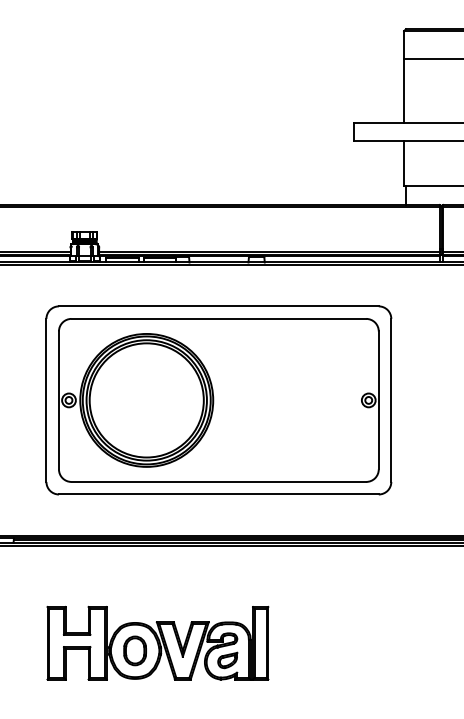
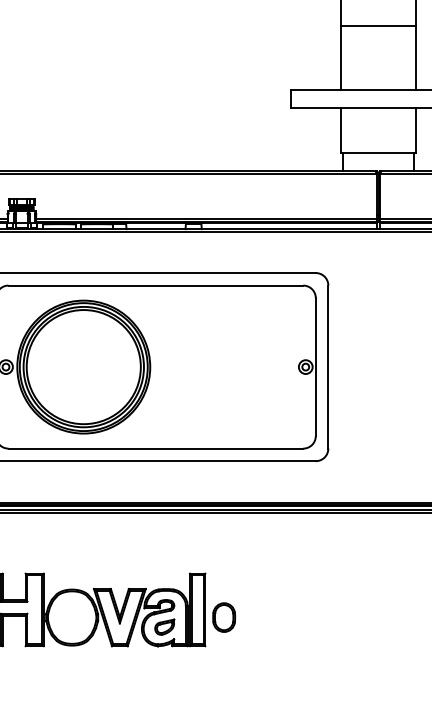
part: (134, 650) -> (223, 617), moved

